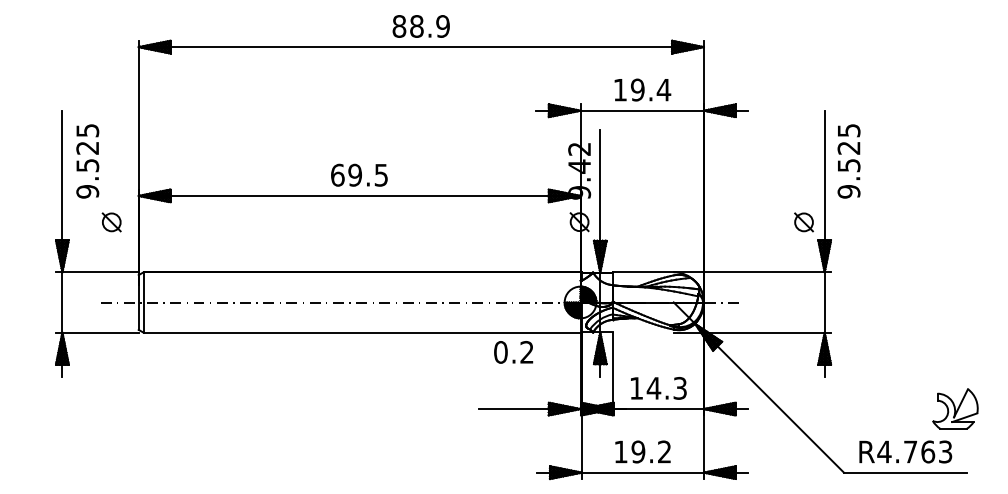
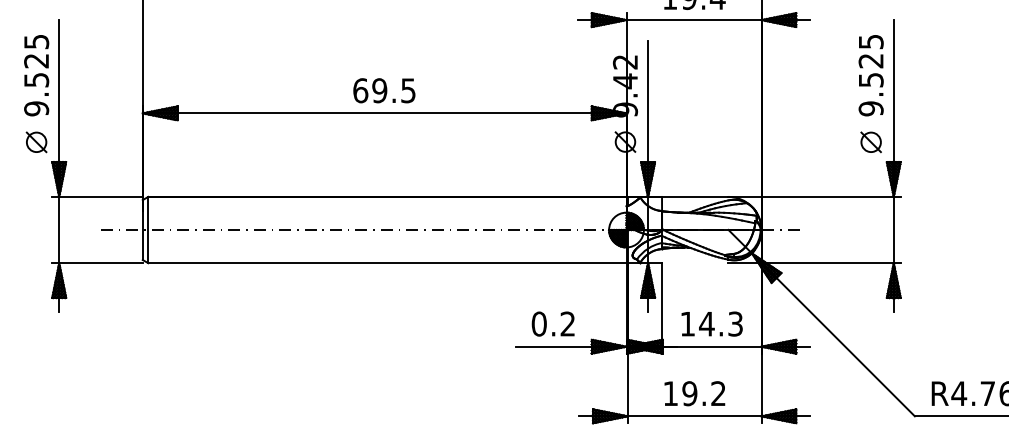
text: (87, 161) -> (36, 75), moved
text: (848, 161) -> (870, 75), moved
part: (111, 222) -> (36, 142), moved
text: (513, 352) -> (553, 324), moved

